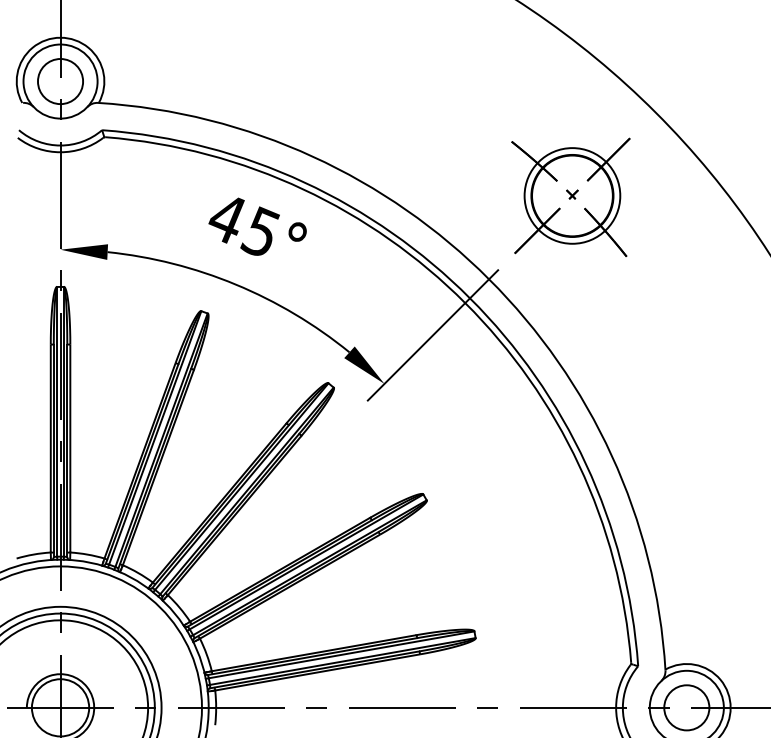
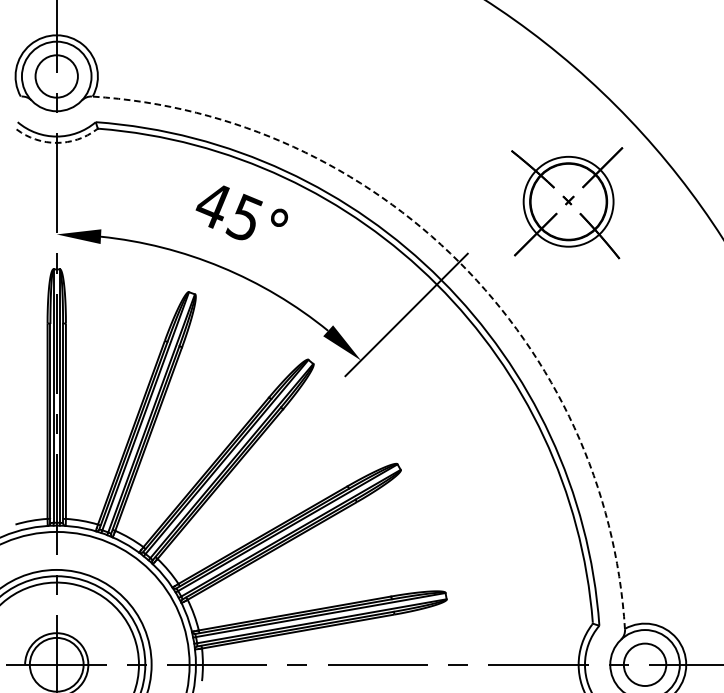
arc: (60, 152) -> (56, 143), solid -> dashed
part: (570, 196) -> (566, 202), moved
arc: (489, 279) -> (459, 262), solid -> dashed

